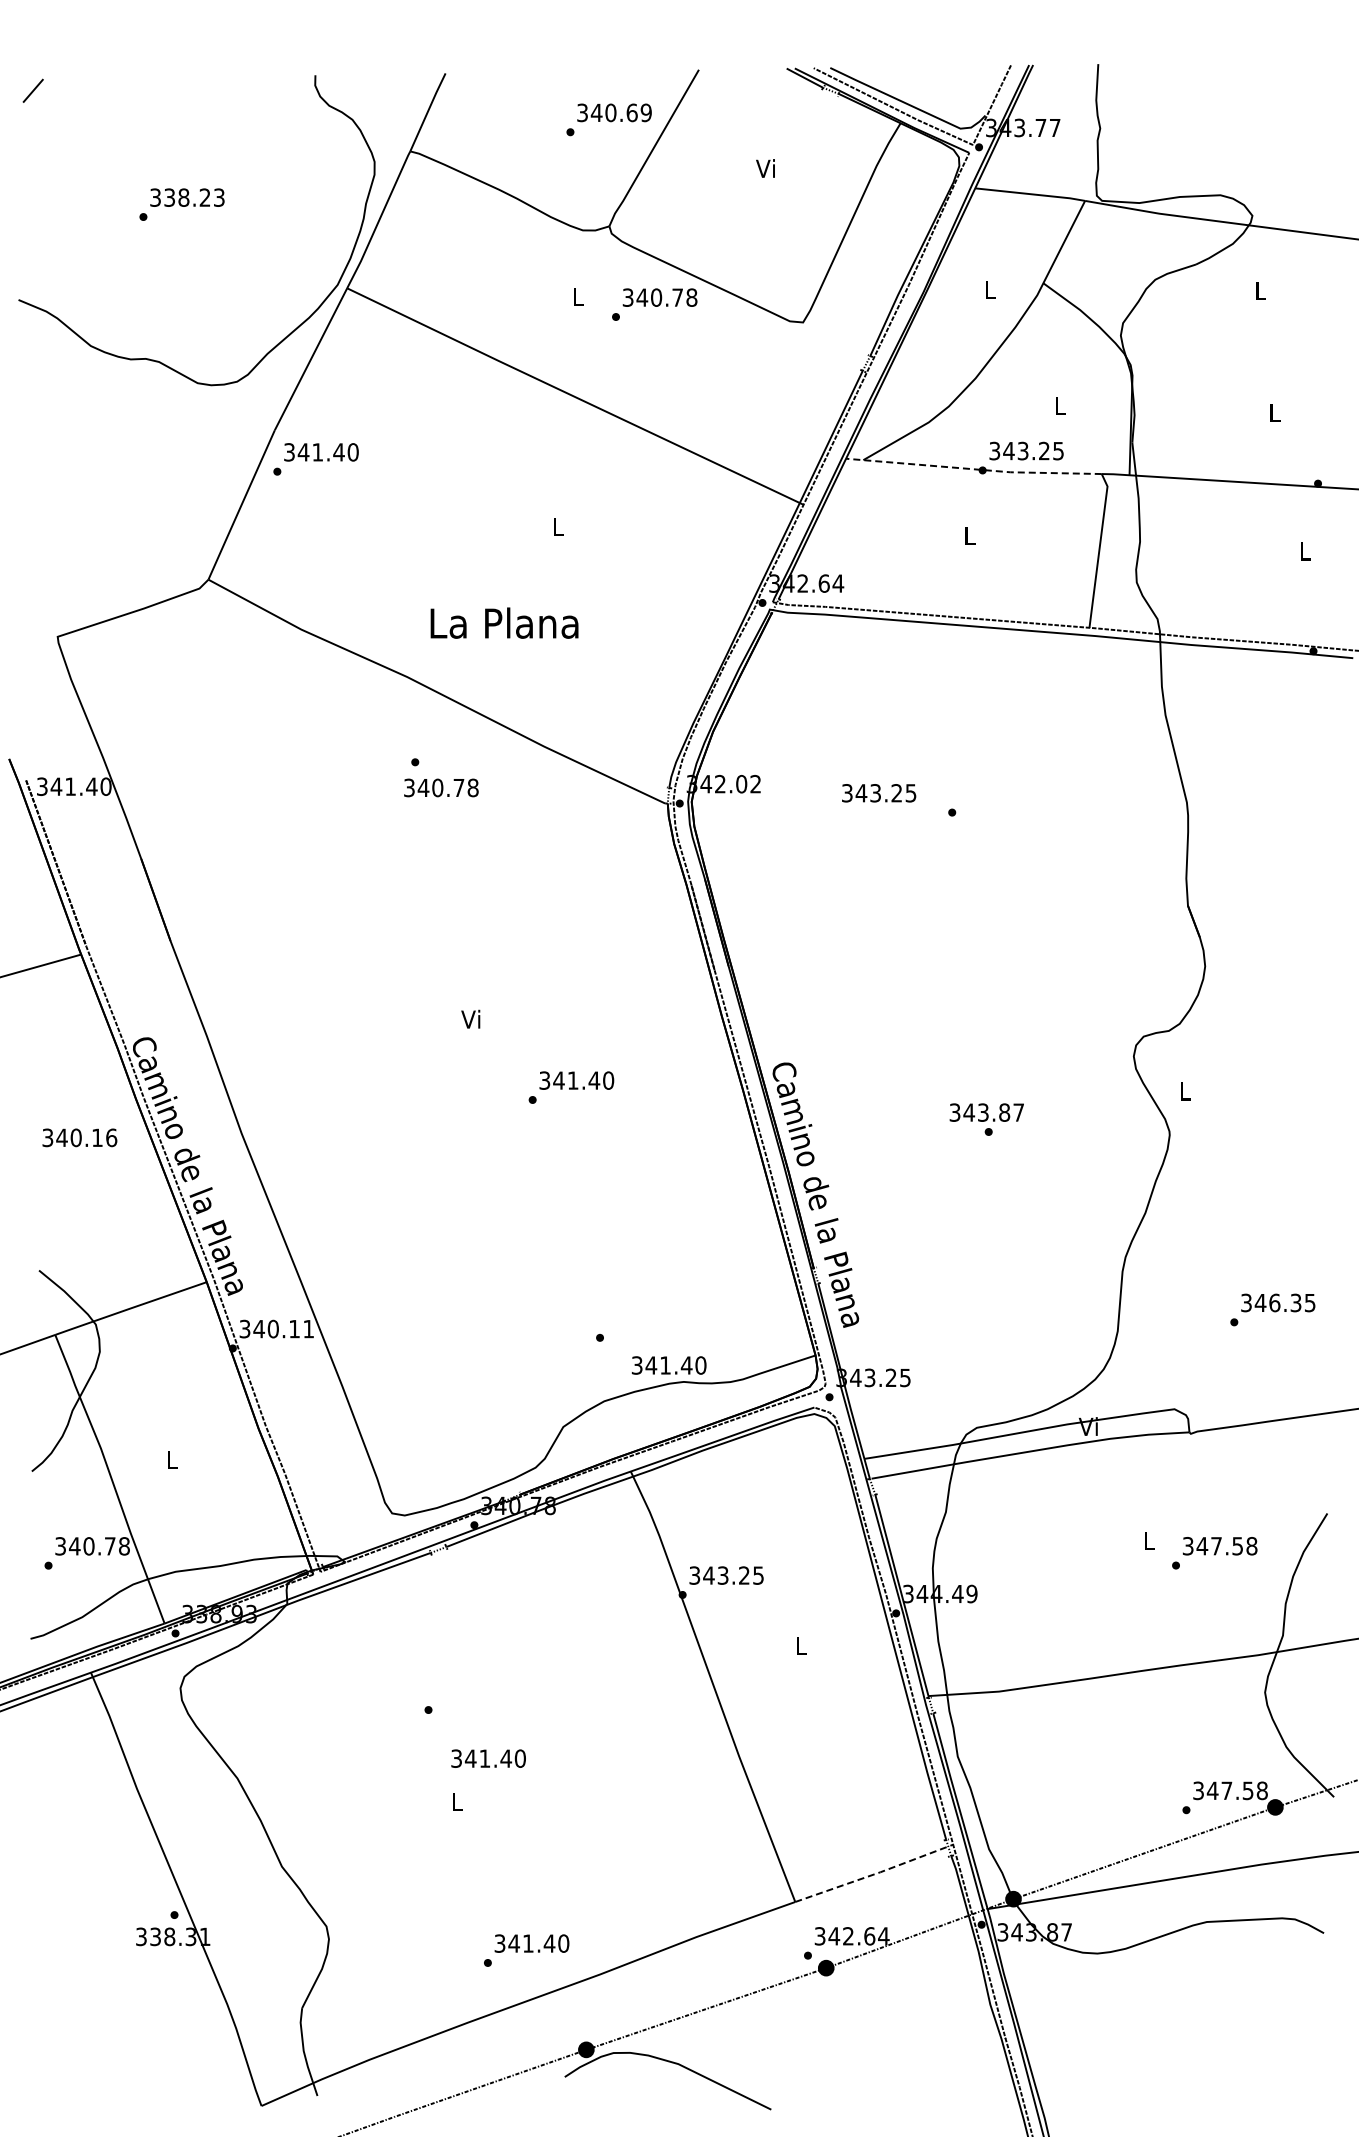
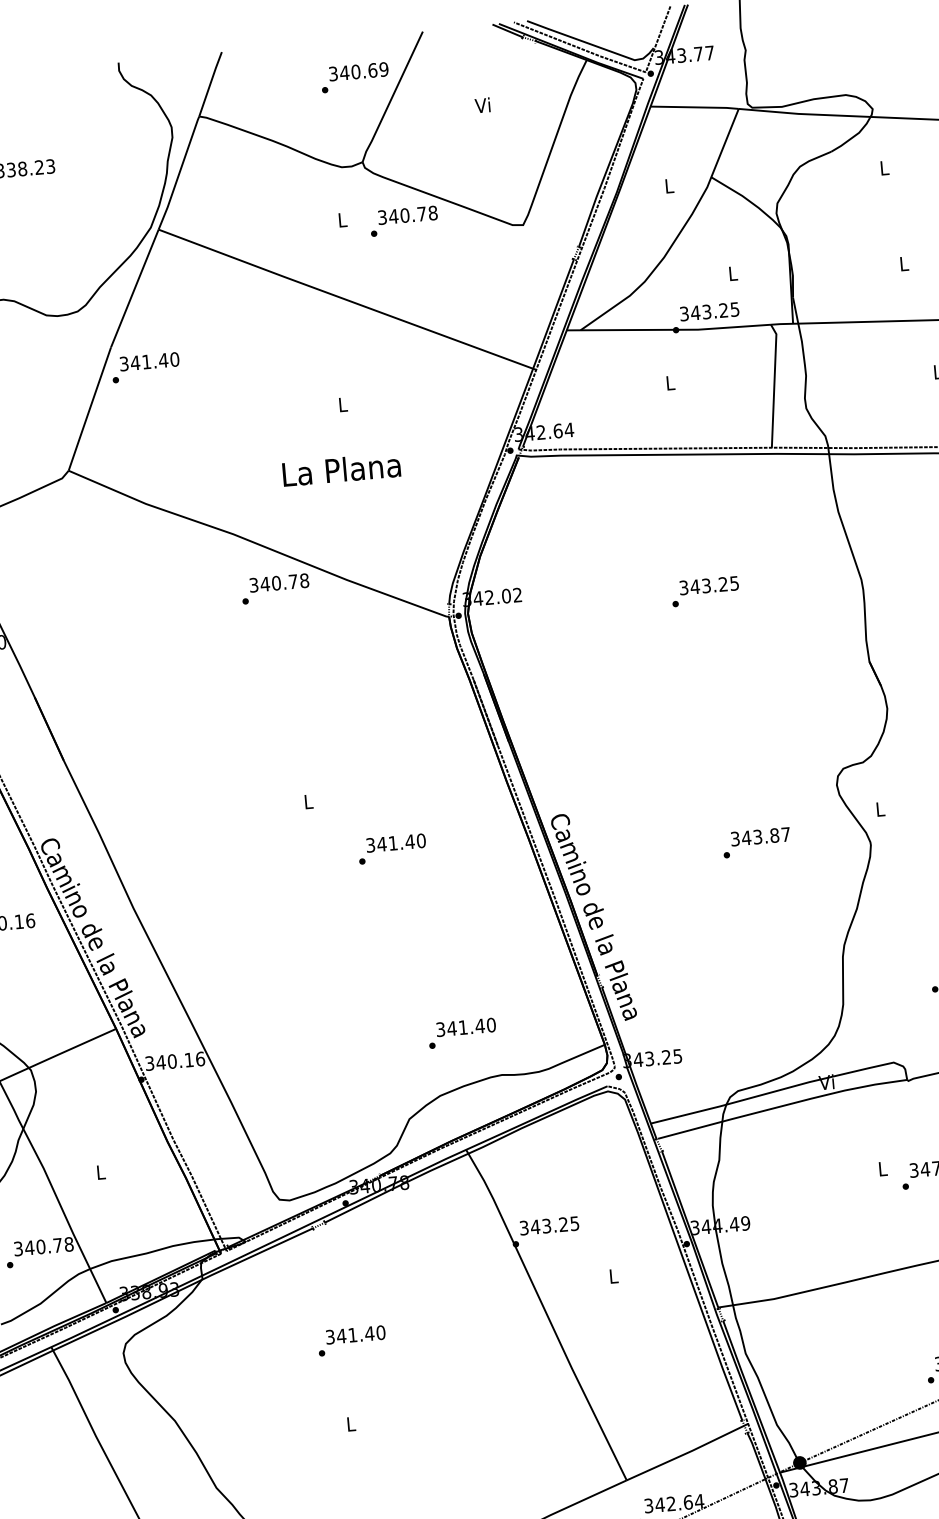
line: (974, 469) -> (669, 329), dashed -> solid
text: (504, 622) -> (341, 469), moved
text: (441, 787) -> (279, 582), moved
text: (879, 793) -> (709, 585), moved
text: (470, 1018) -> (307, 801), Vi -> L
text: (986, 1112) -> (760, 836), moved
text: (308, 1328) -> (200, 1058), 340.11 -> 340.16
text: (668, 1365) -> (465, 1027), moved
text: (488, 1758) -> (355, 1334), moved
line: (874, 1874) -> (687, 1453), dashed -> solid

